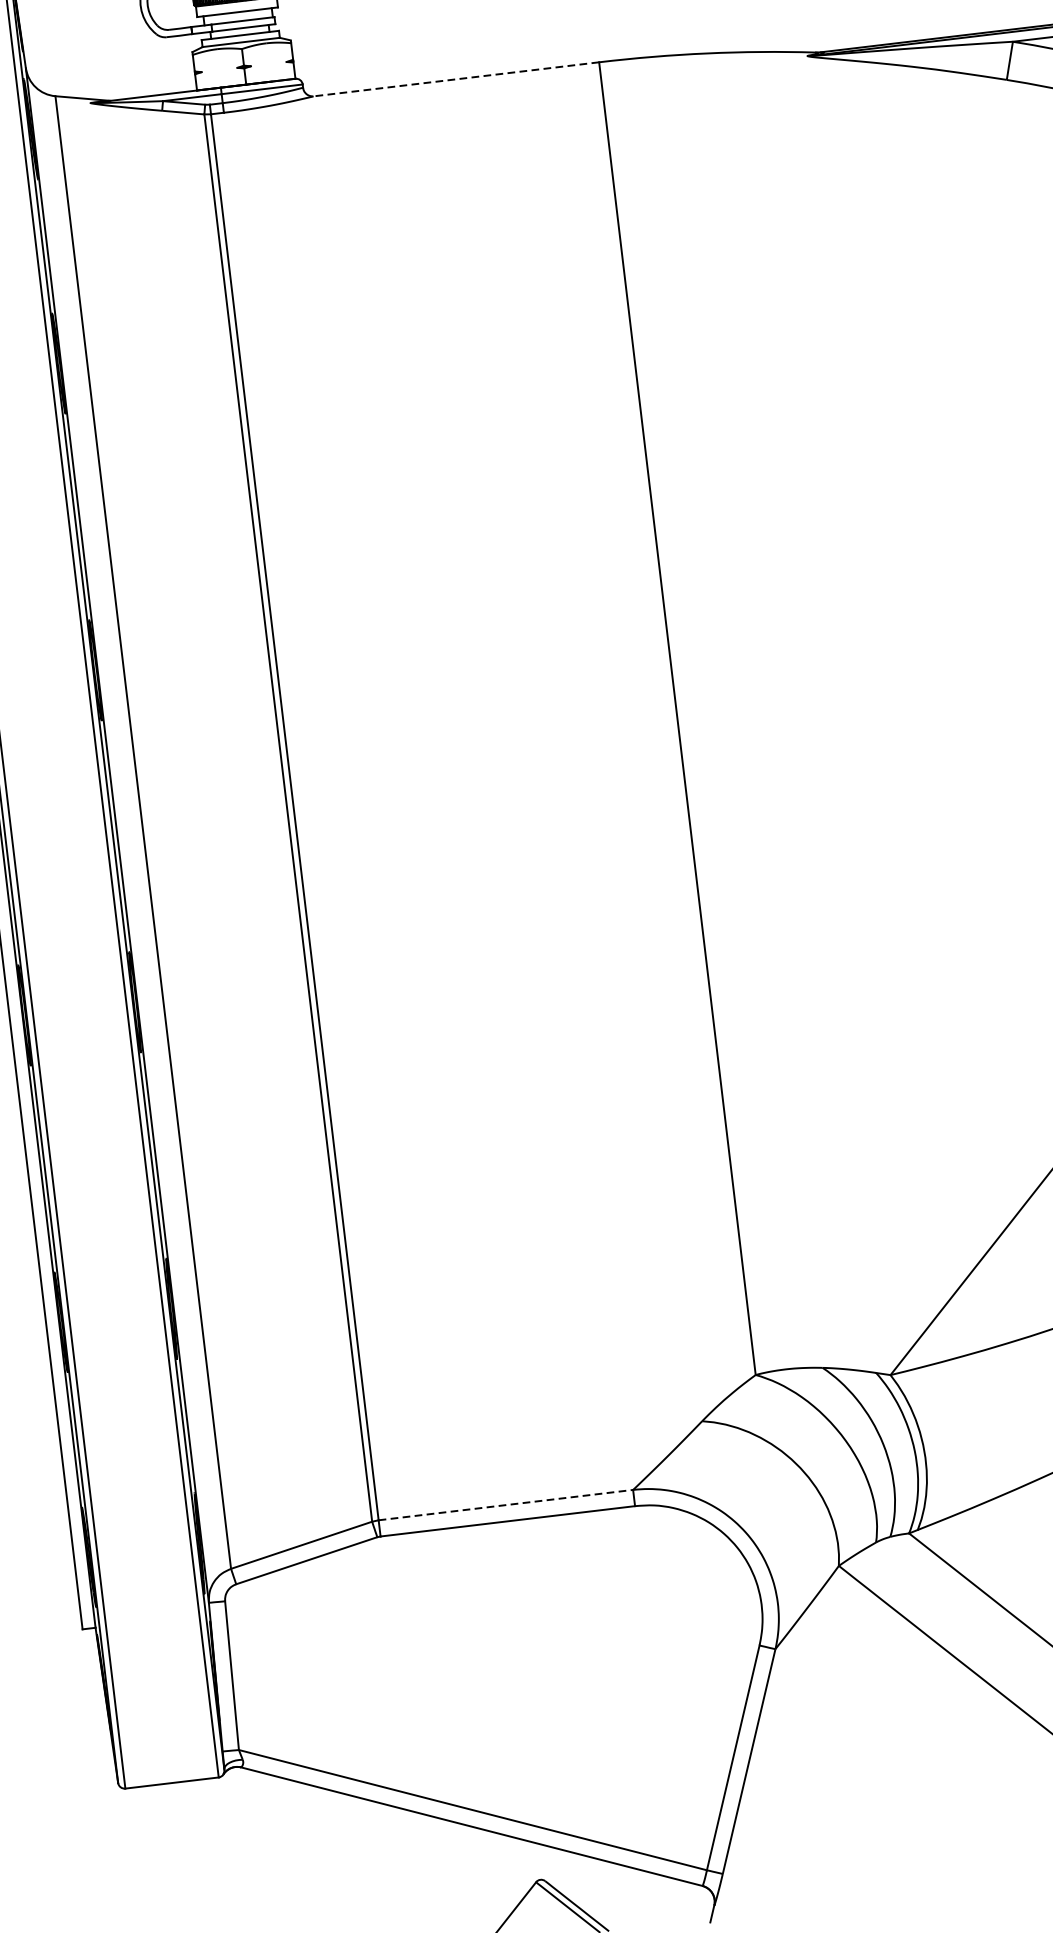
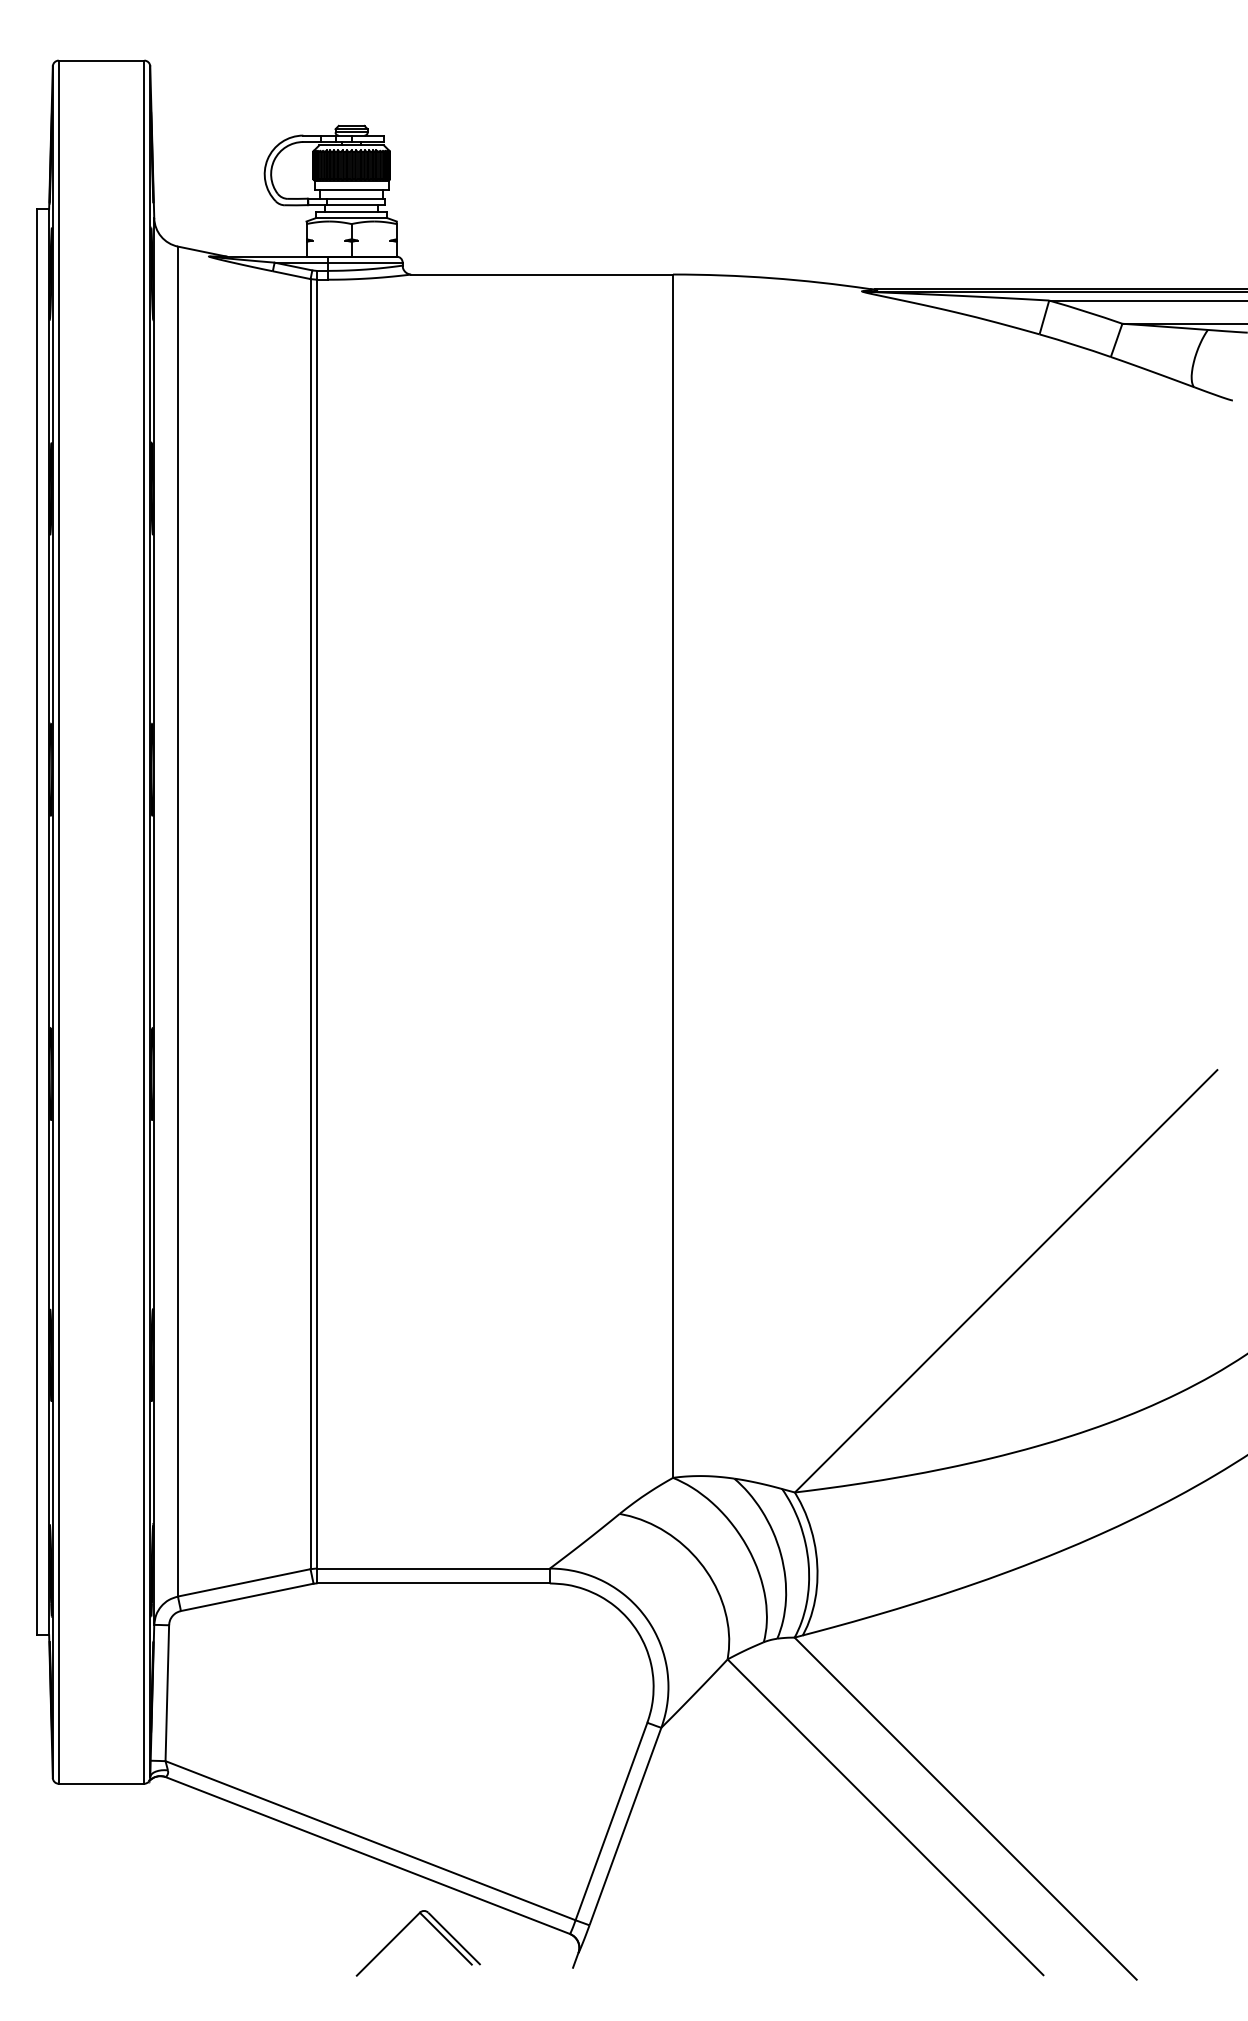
line: (456, 79) -> (542, 274), dashed -> solid
line: (506, 1505) -> (433, 1568), dashed -> solid

